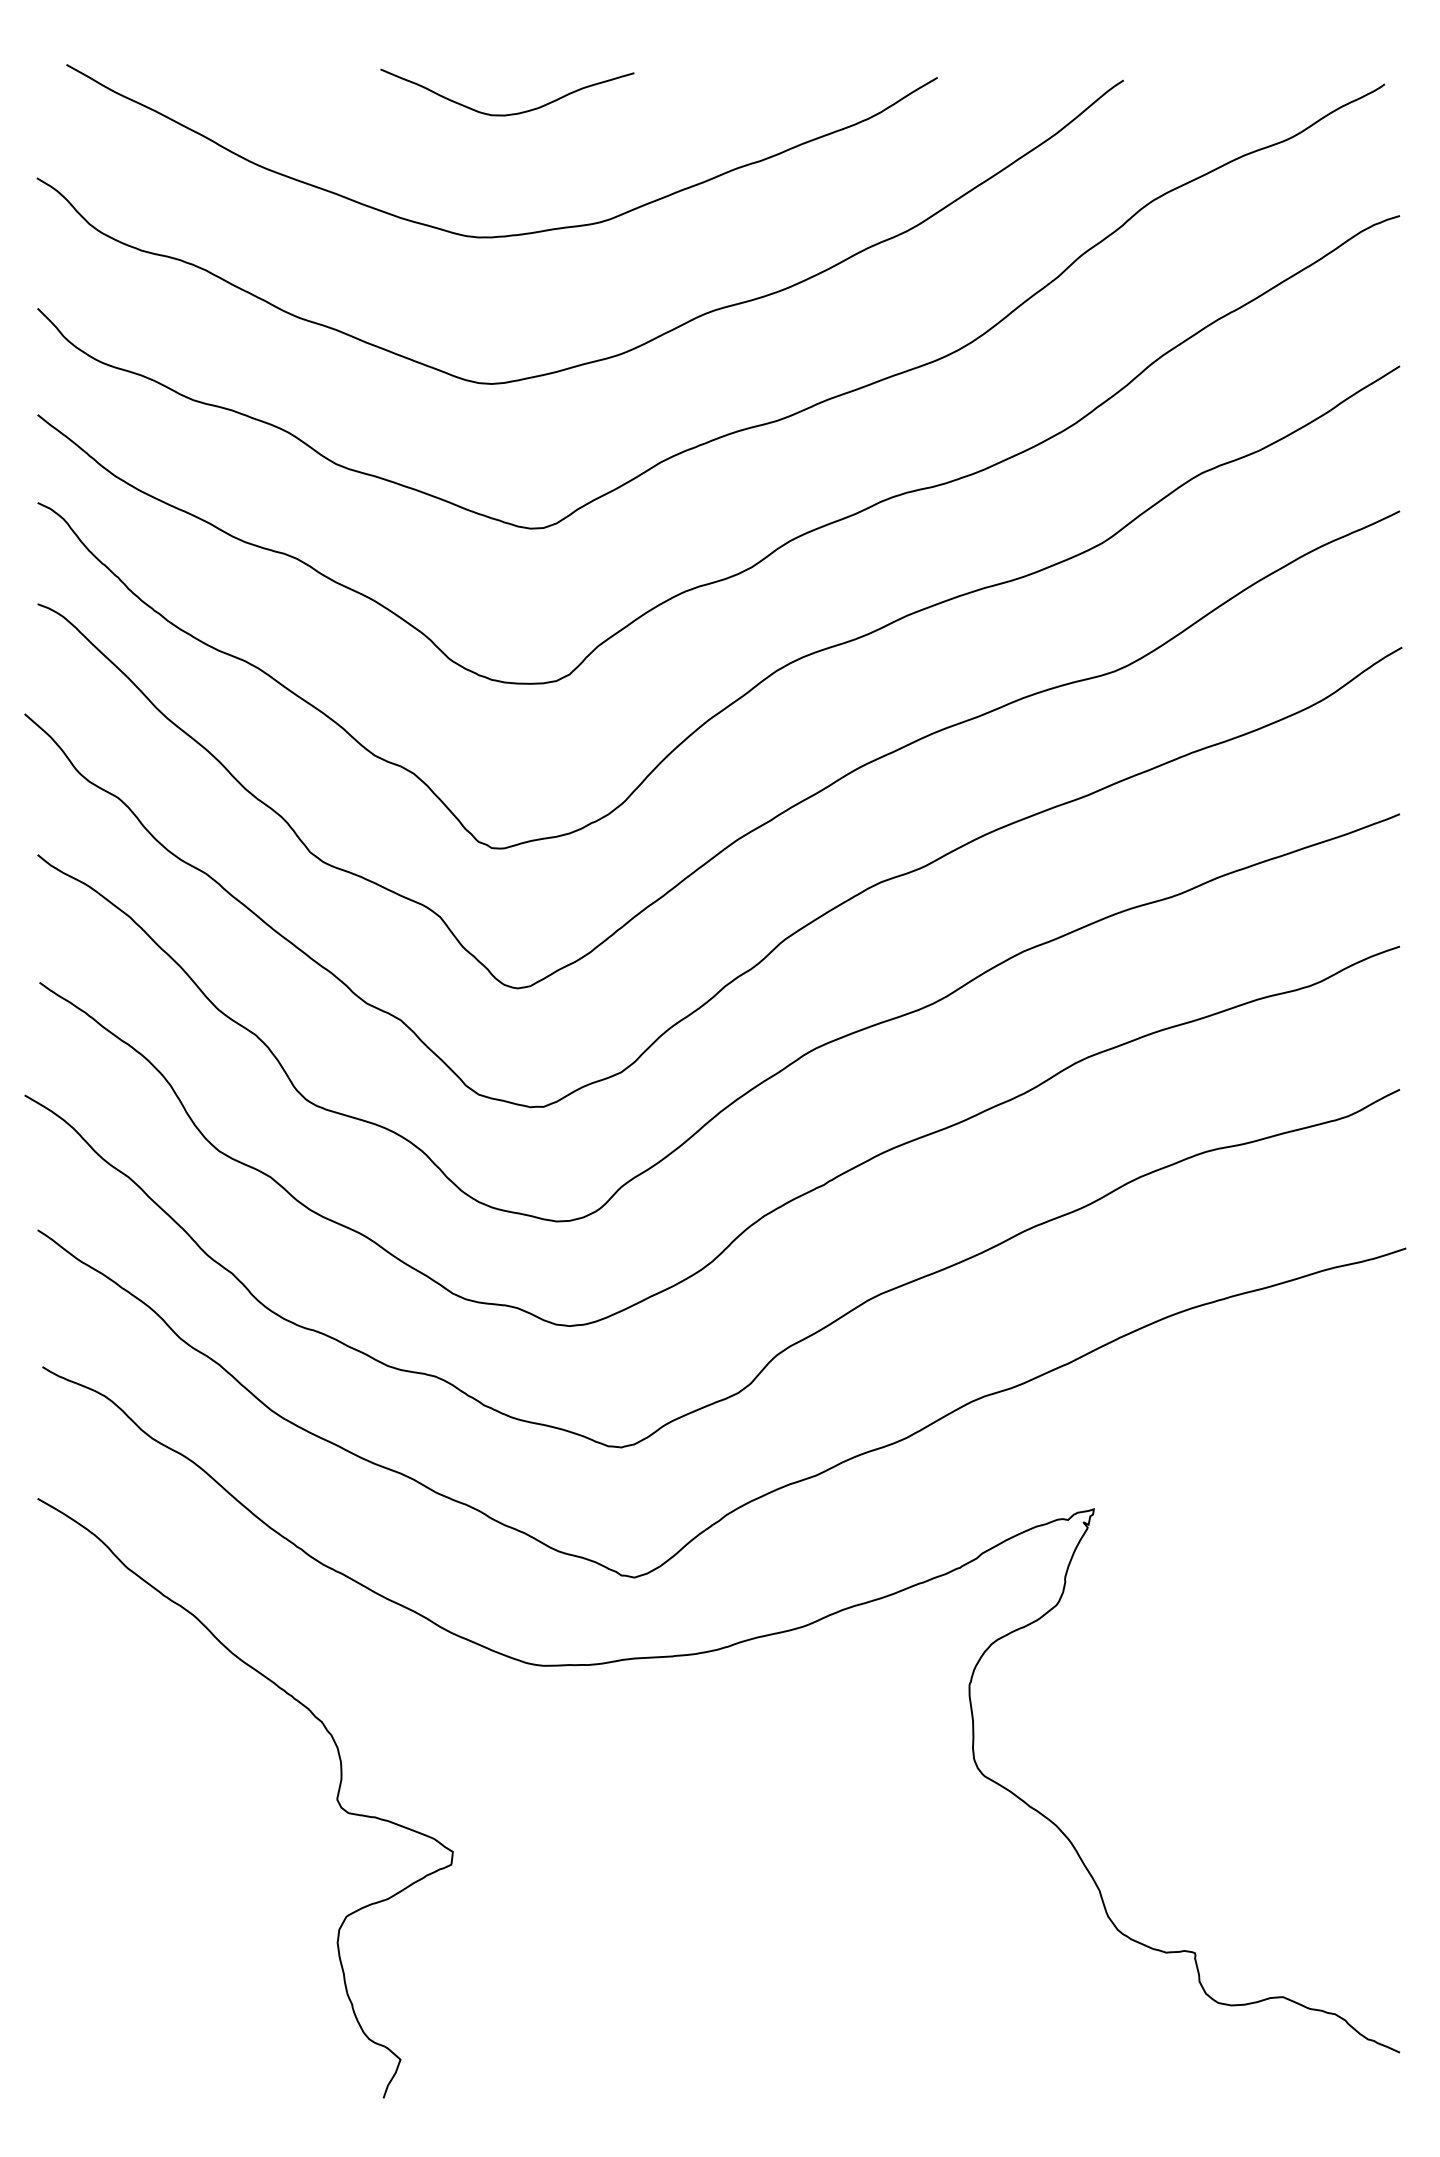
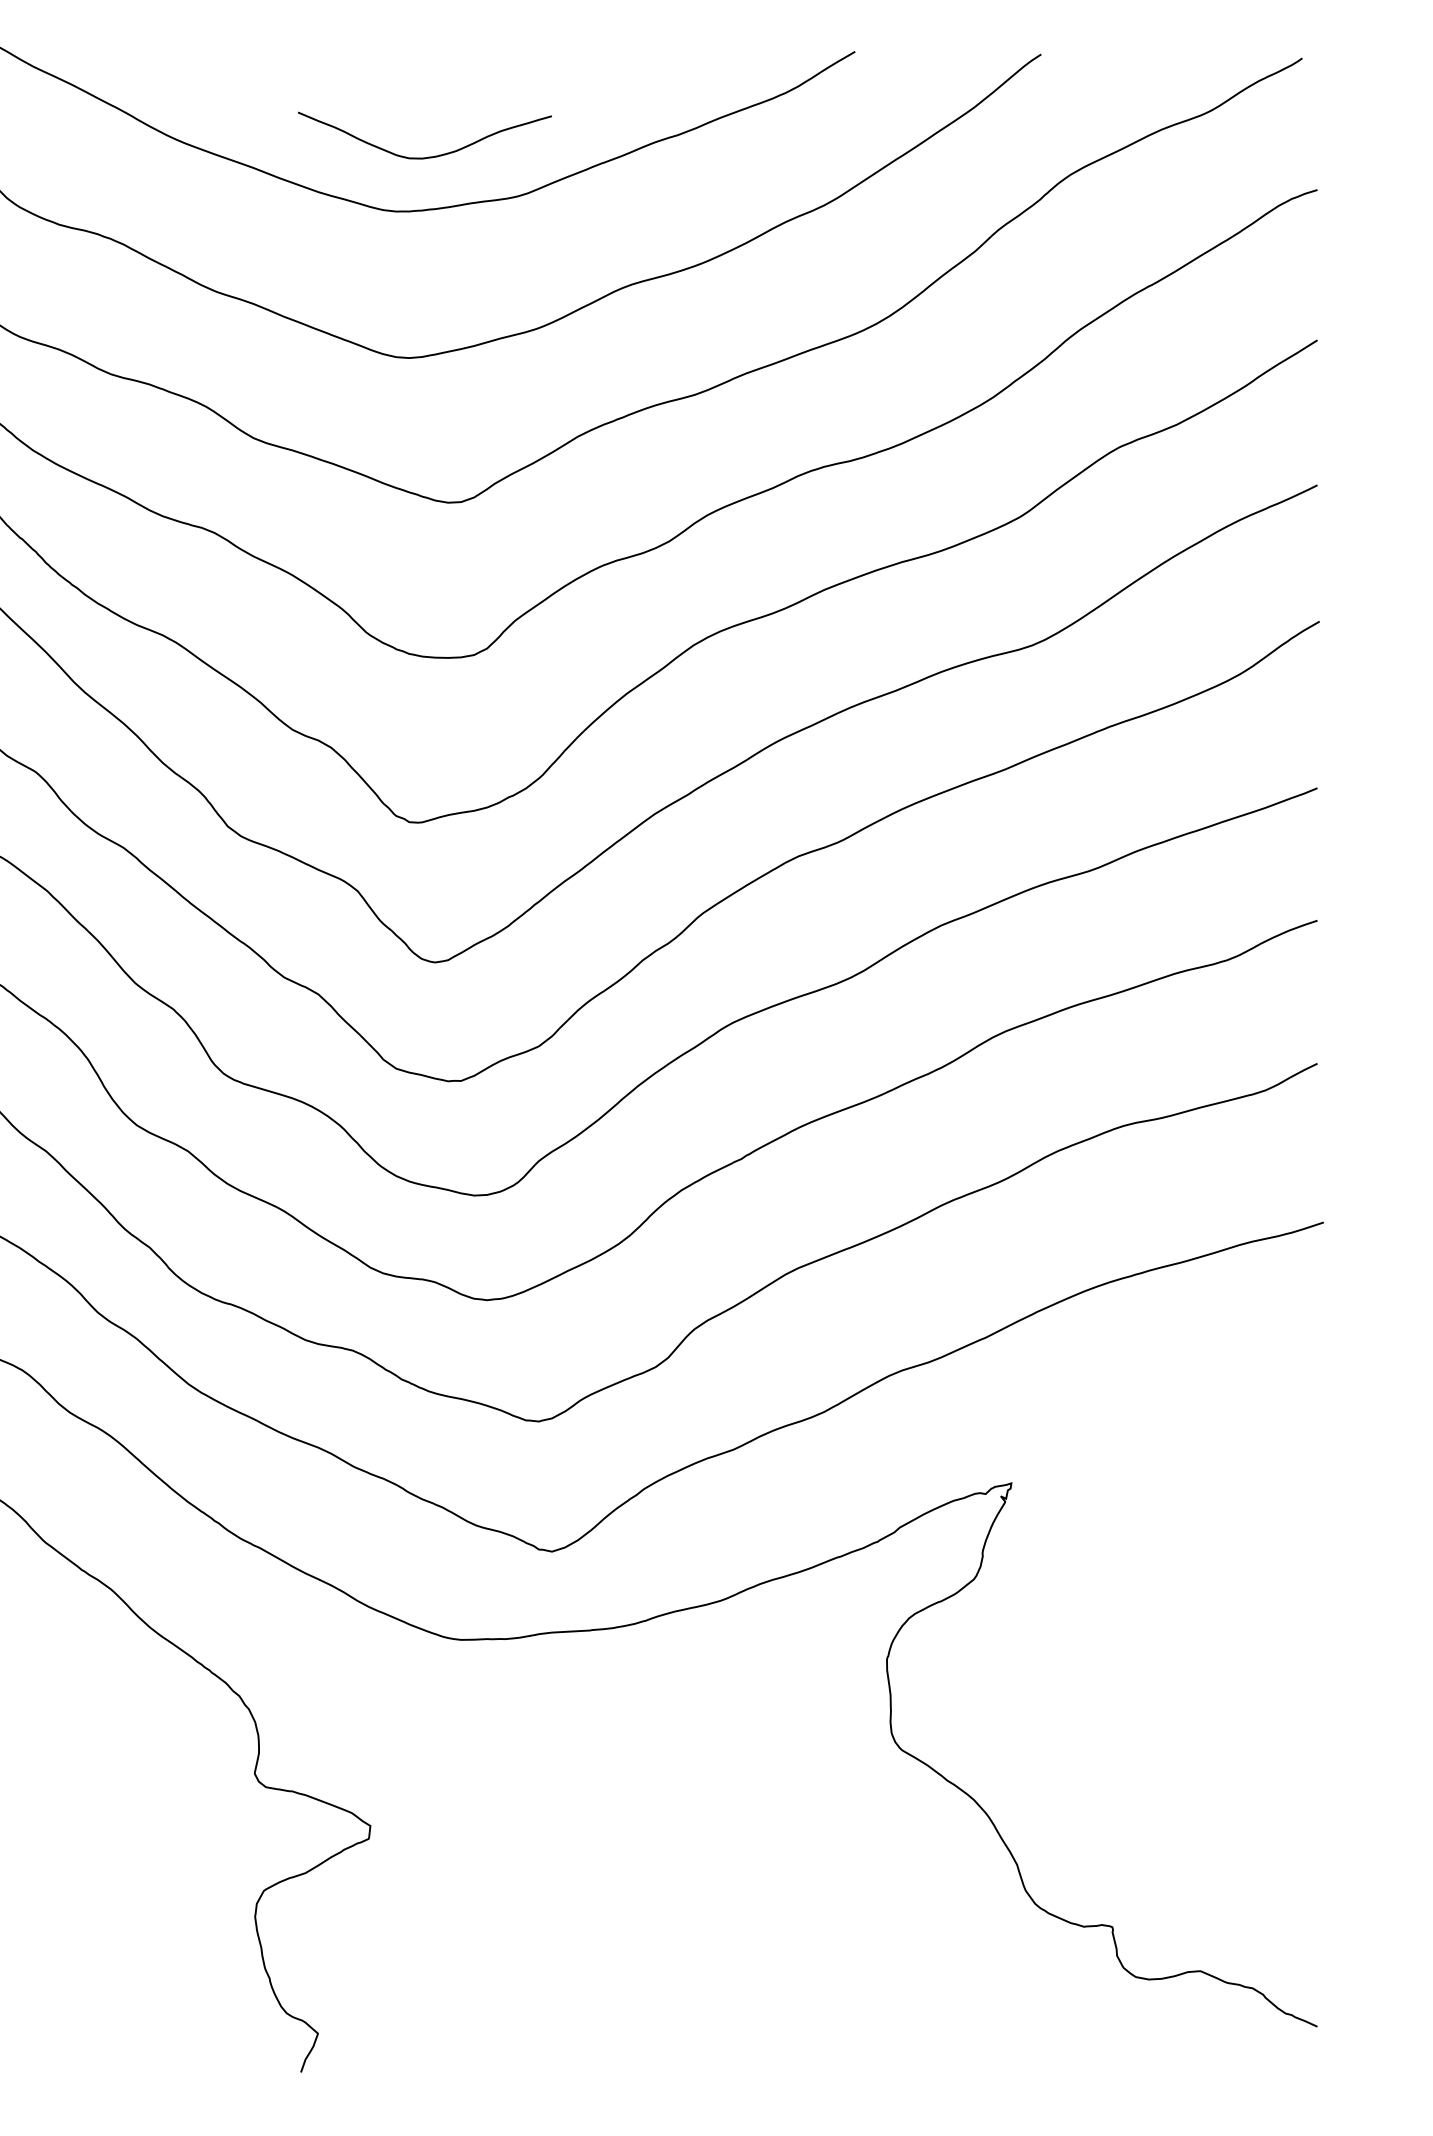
curve: (510, 113) -> (428, 156), moved

